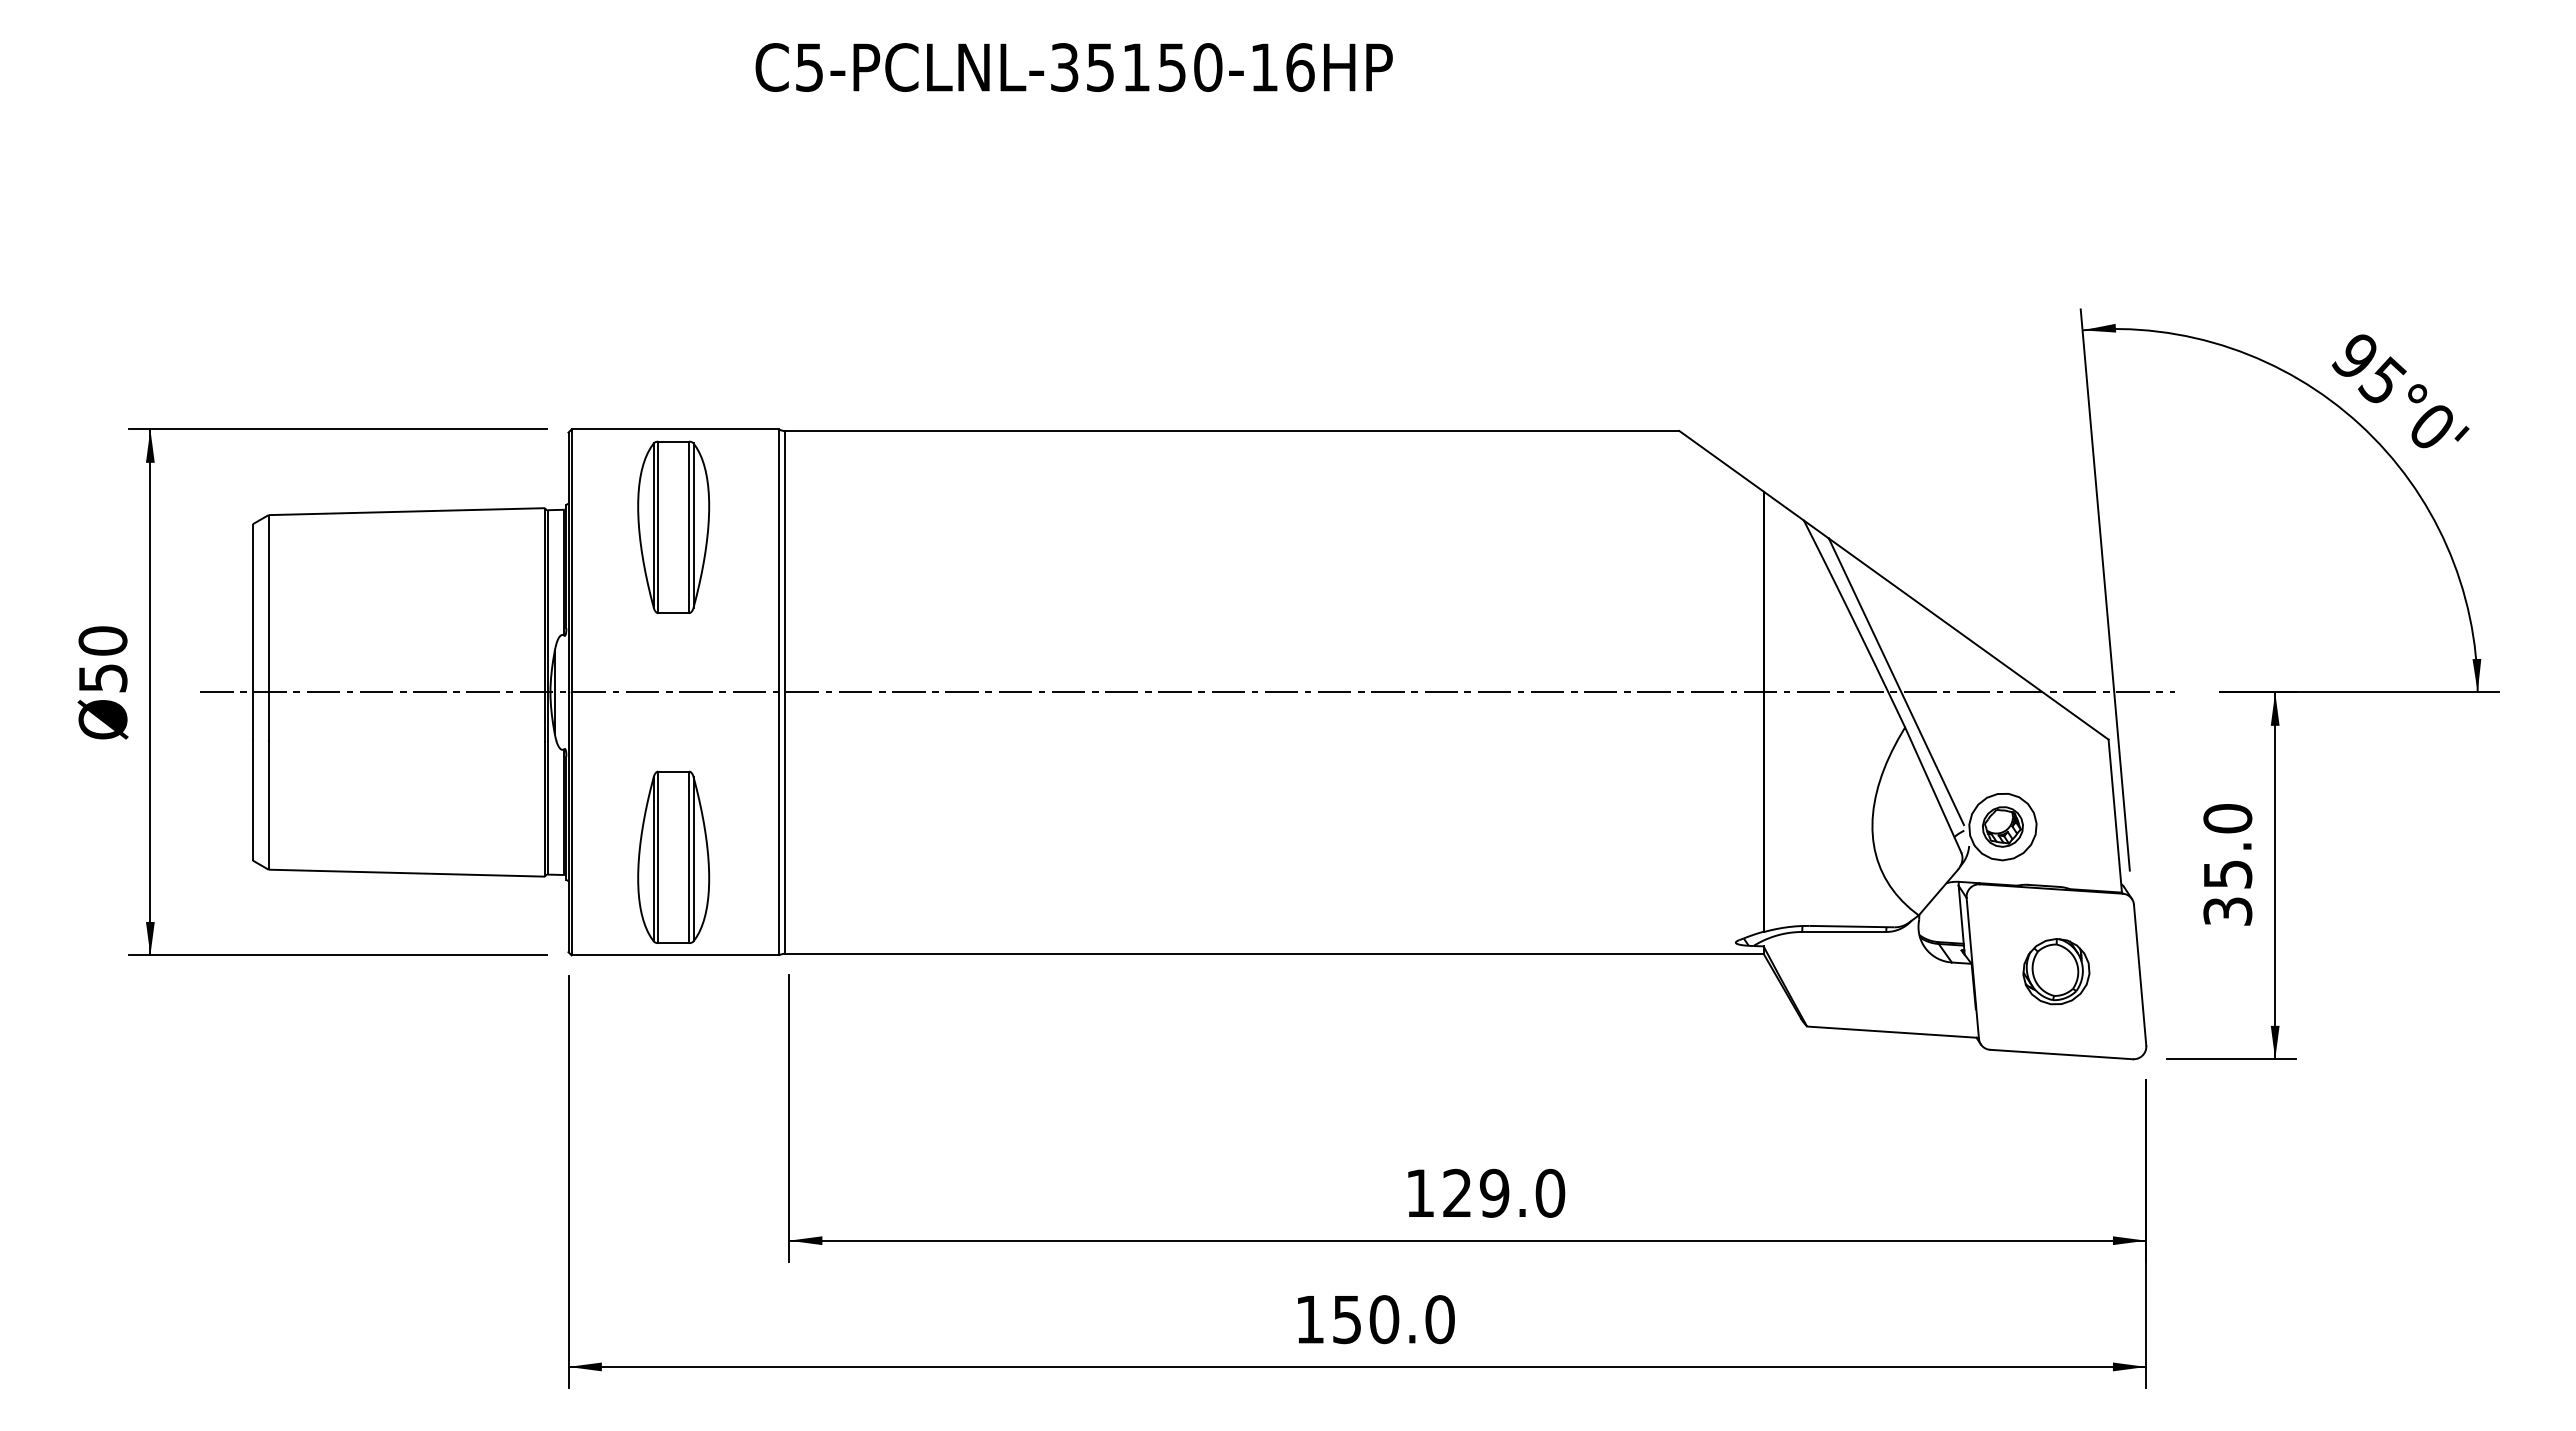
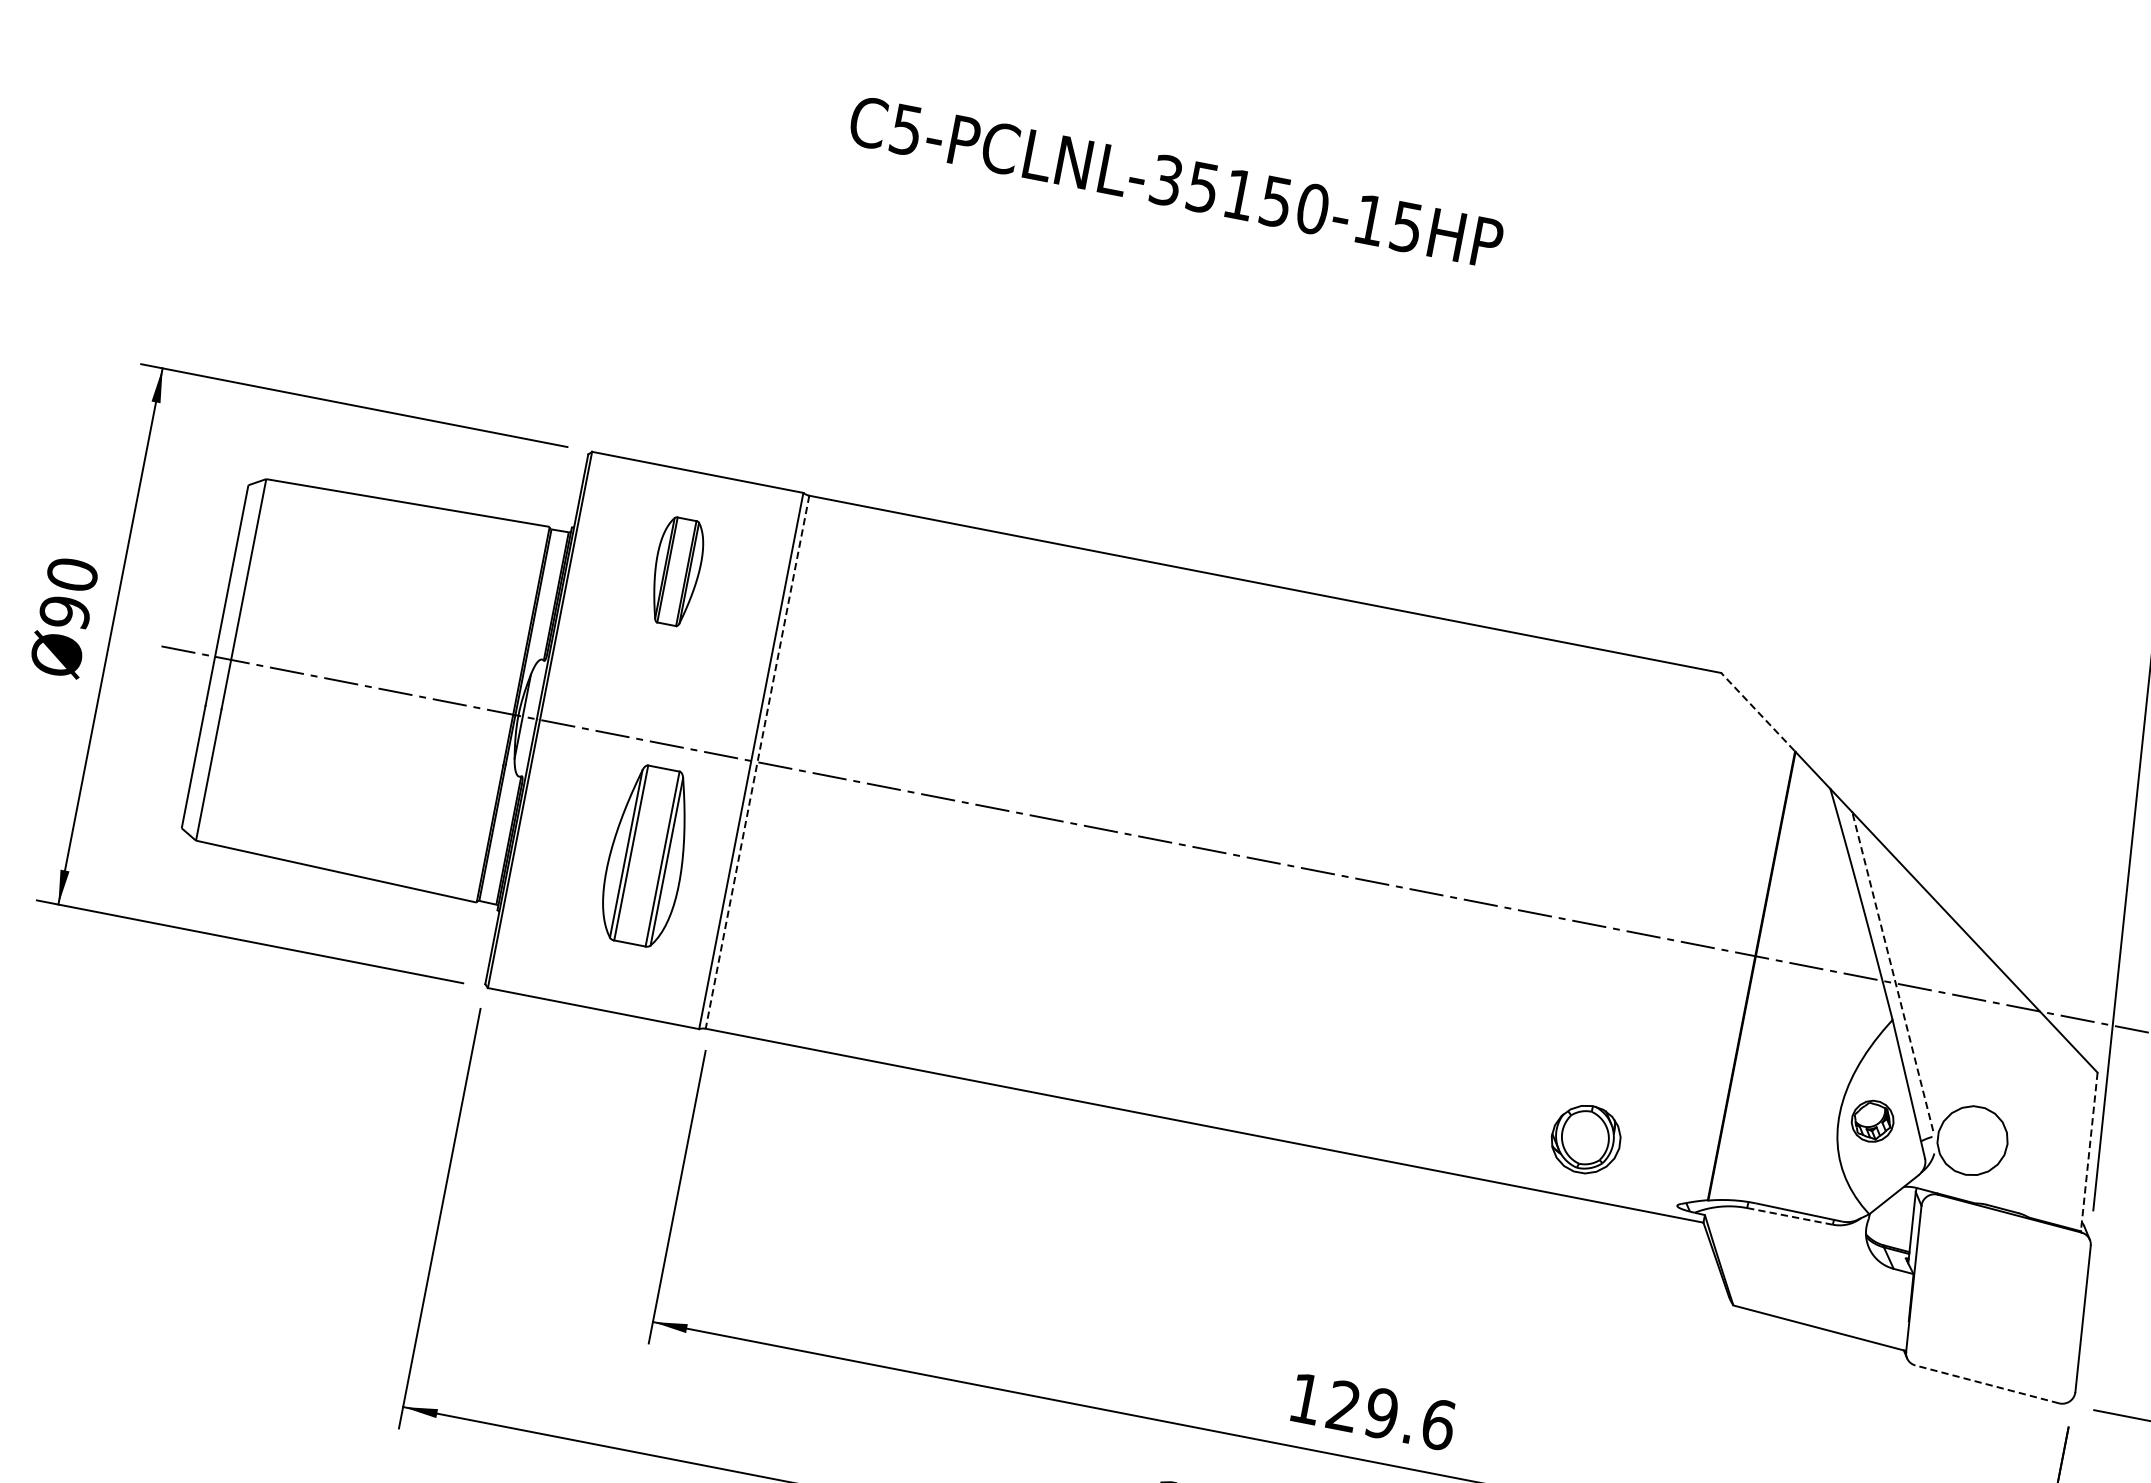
text: (1300, 67) -> (1406, 227), C5-PCLNL-35150-16HP -> C5-PCLNL-35150-15HP
line: (1720, 460) -> (1757, 711), solid -> dashed
part: (673, 526) -> (676, 570), size x0.6
text: (102, 677) -> (64, 611), Ø50 -> Ø90
line: (1896, 681) -> (1892, 971), solid -> dashed
line: (784, 692) -> (757, 762), solid -> dashed
line: (2115, 816) -> (2089, 1152), solid -> dashed
part: (2002, 826) -> (1872, 1120), moved
part: (673, 856) -> (646, 855), moved
line: (1844, 931) -> (1790, 1215), solid -> dashed
part: (2056, 971) -> (1586, 1139), moved
line: (2061, 1054) -> (1987, 1384), solid -> dashed
text: (1550, 1192) -> (1438, 1423), 129.0 -> 129.6

